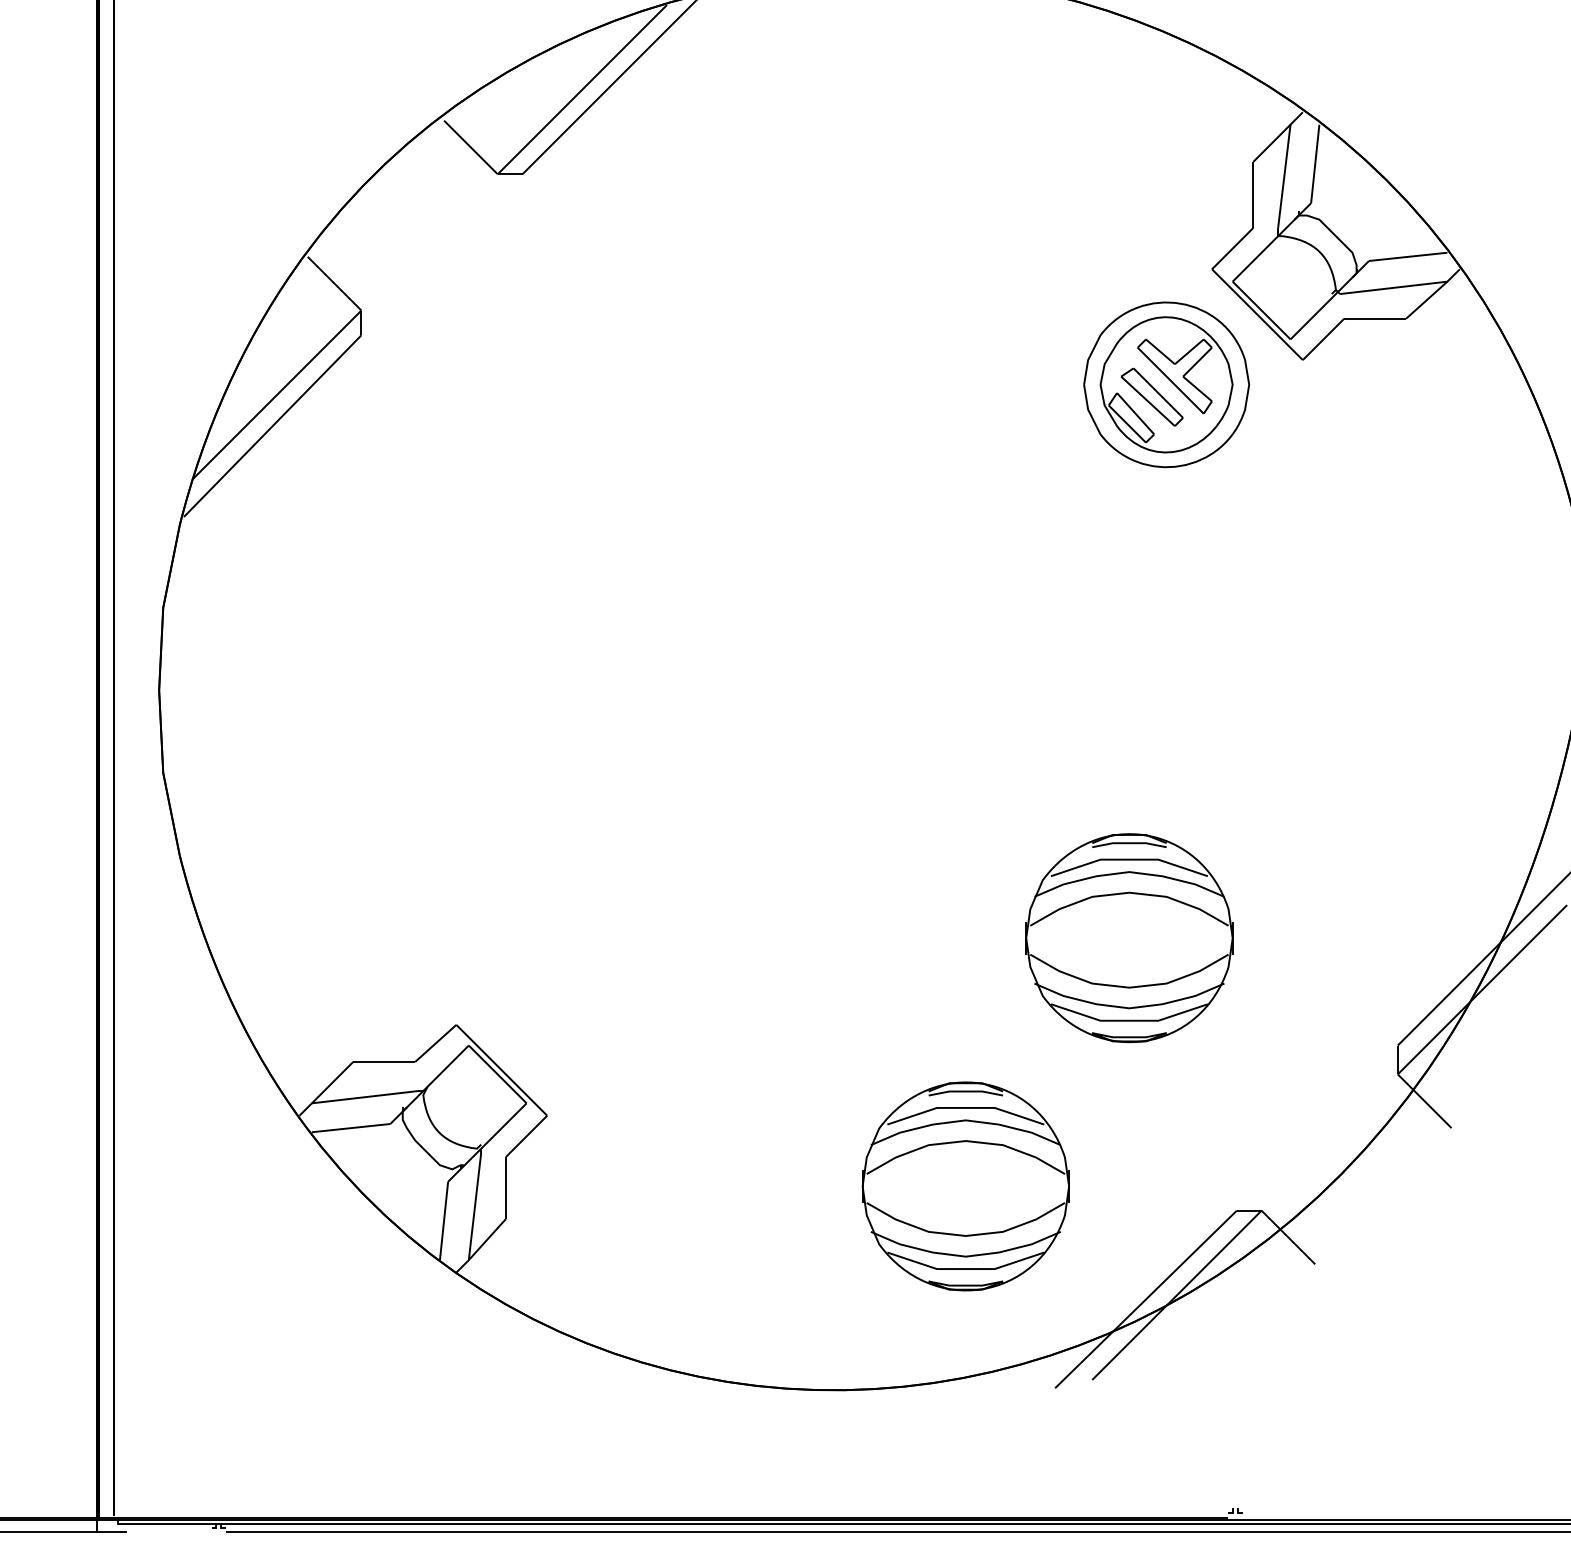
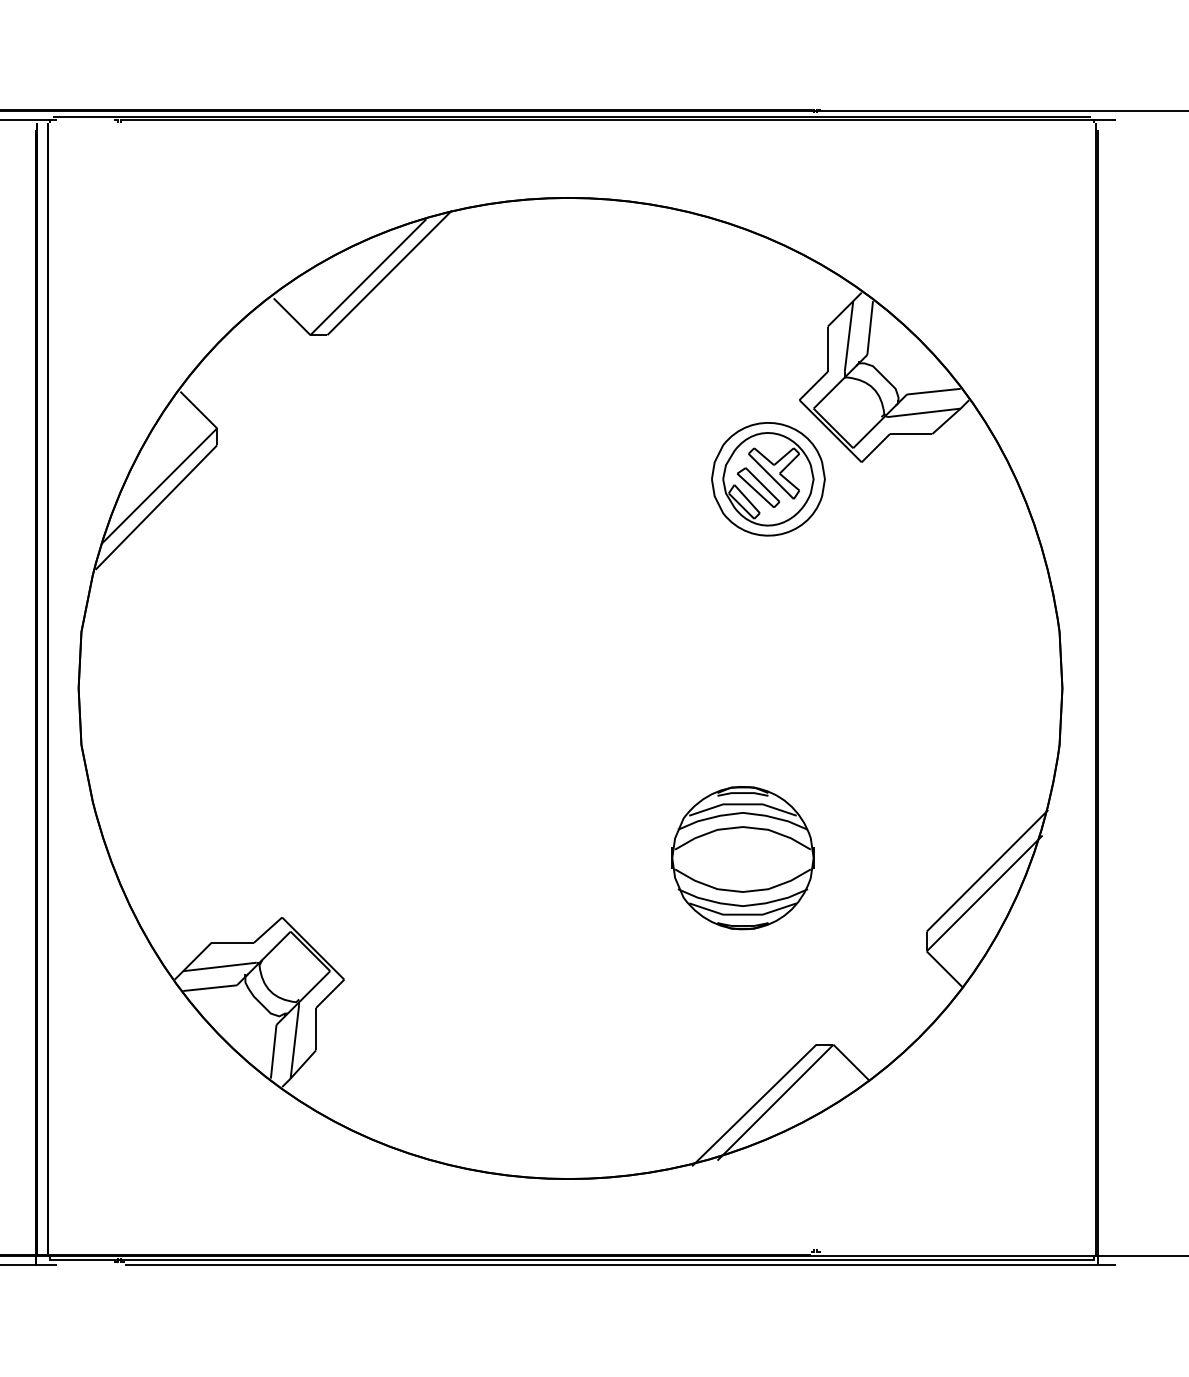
part: (965, 1187) -> (630, 1028), removed

